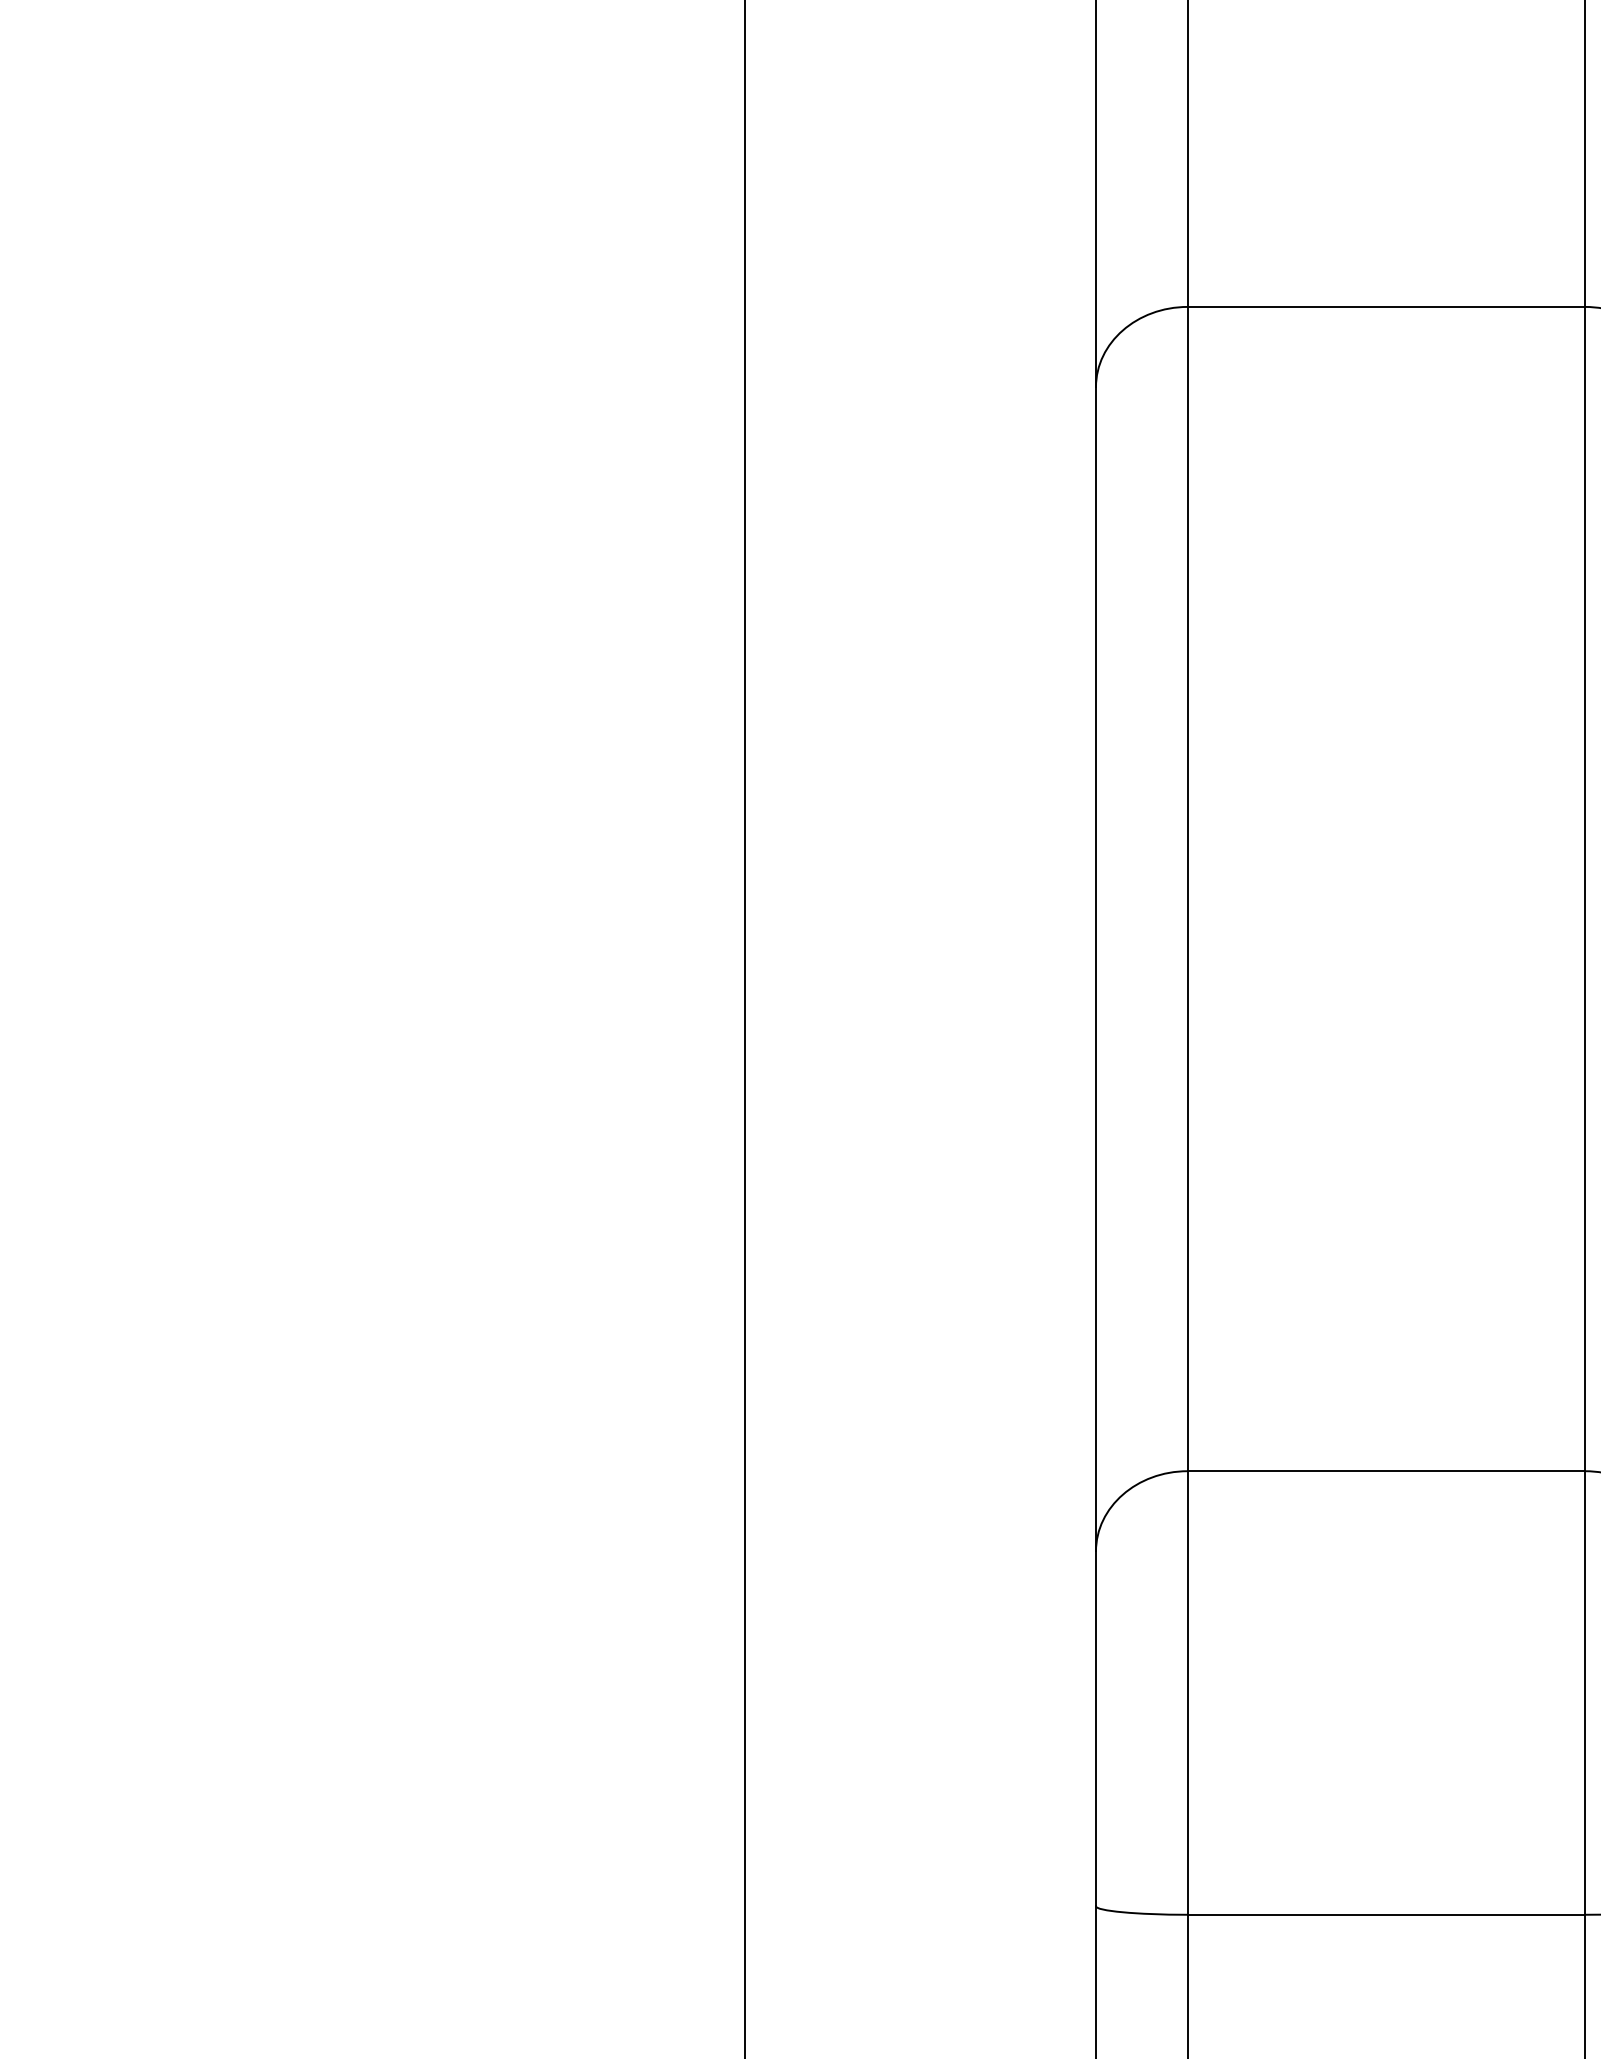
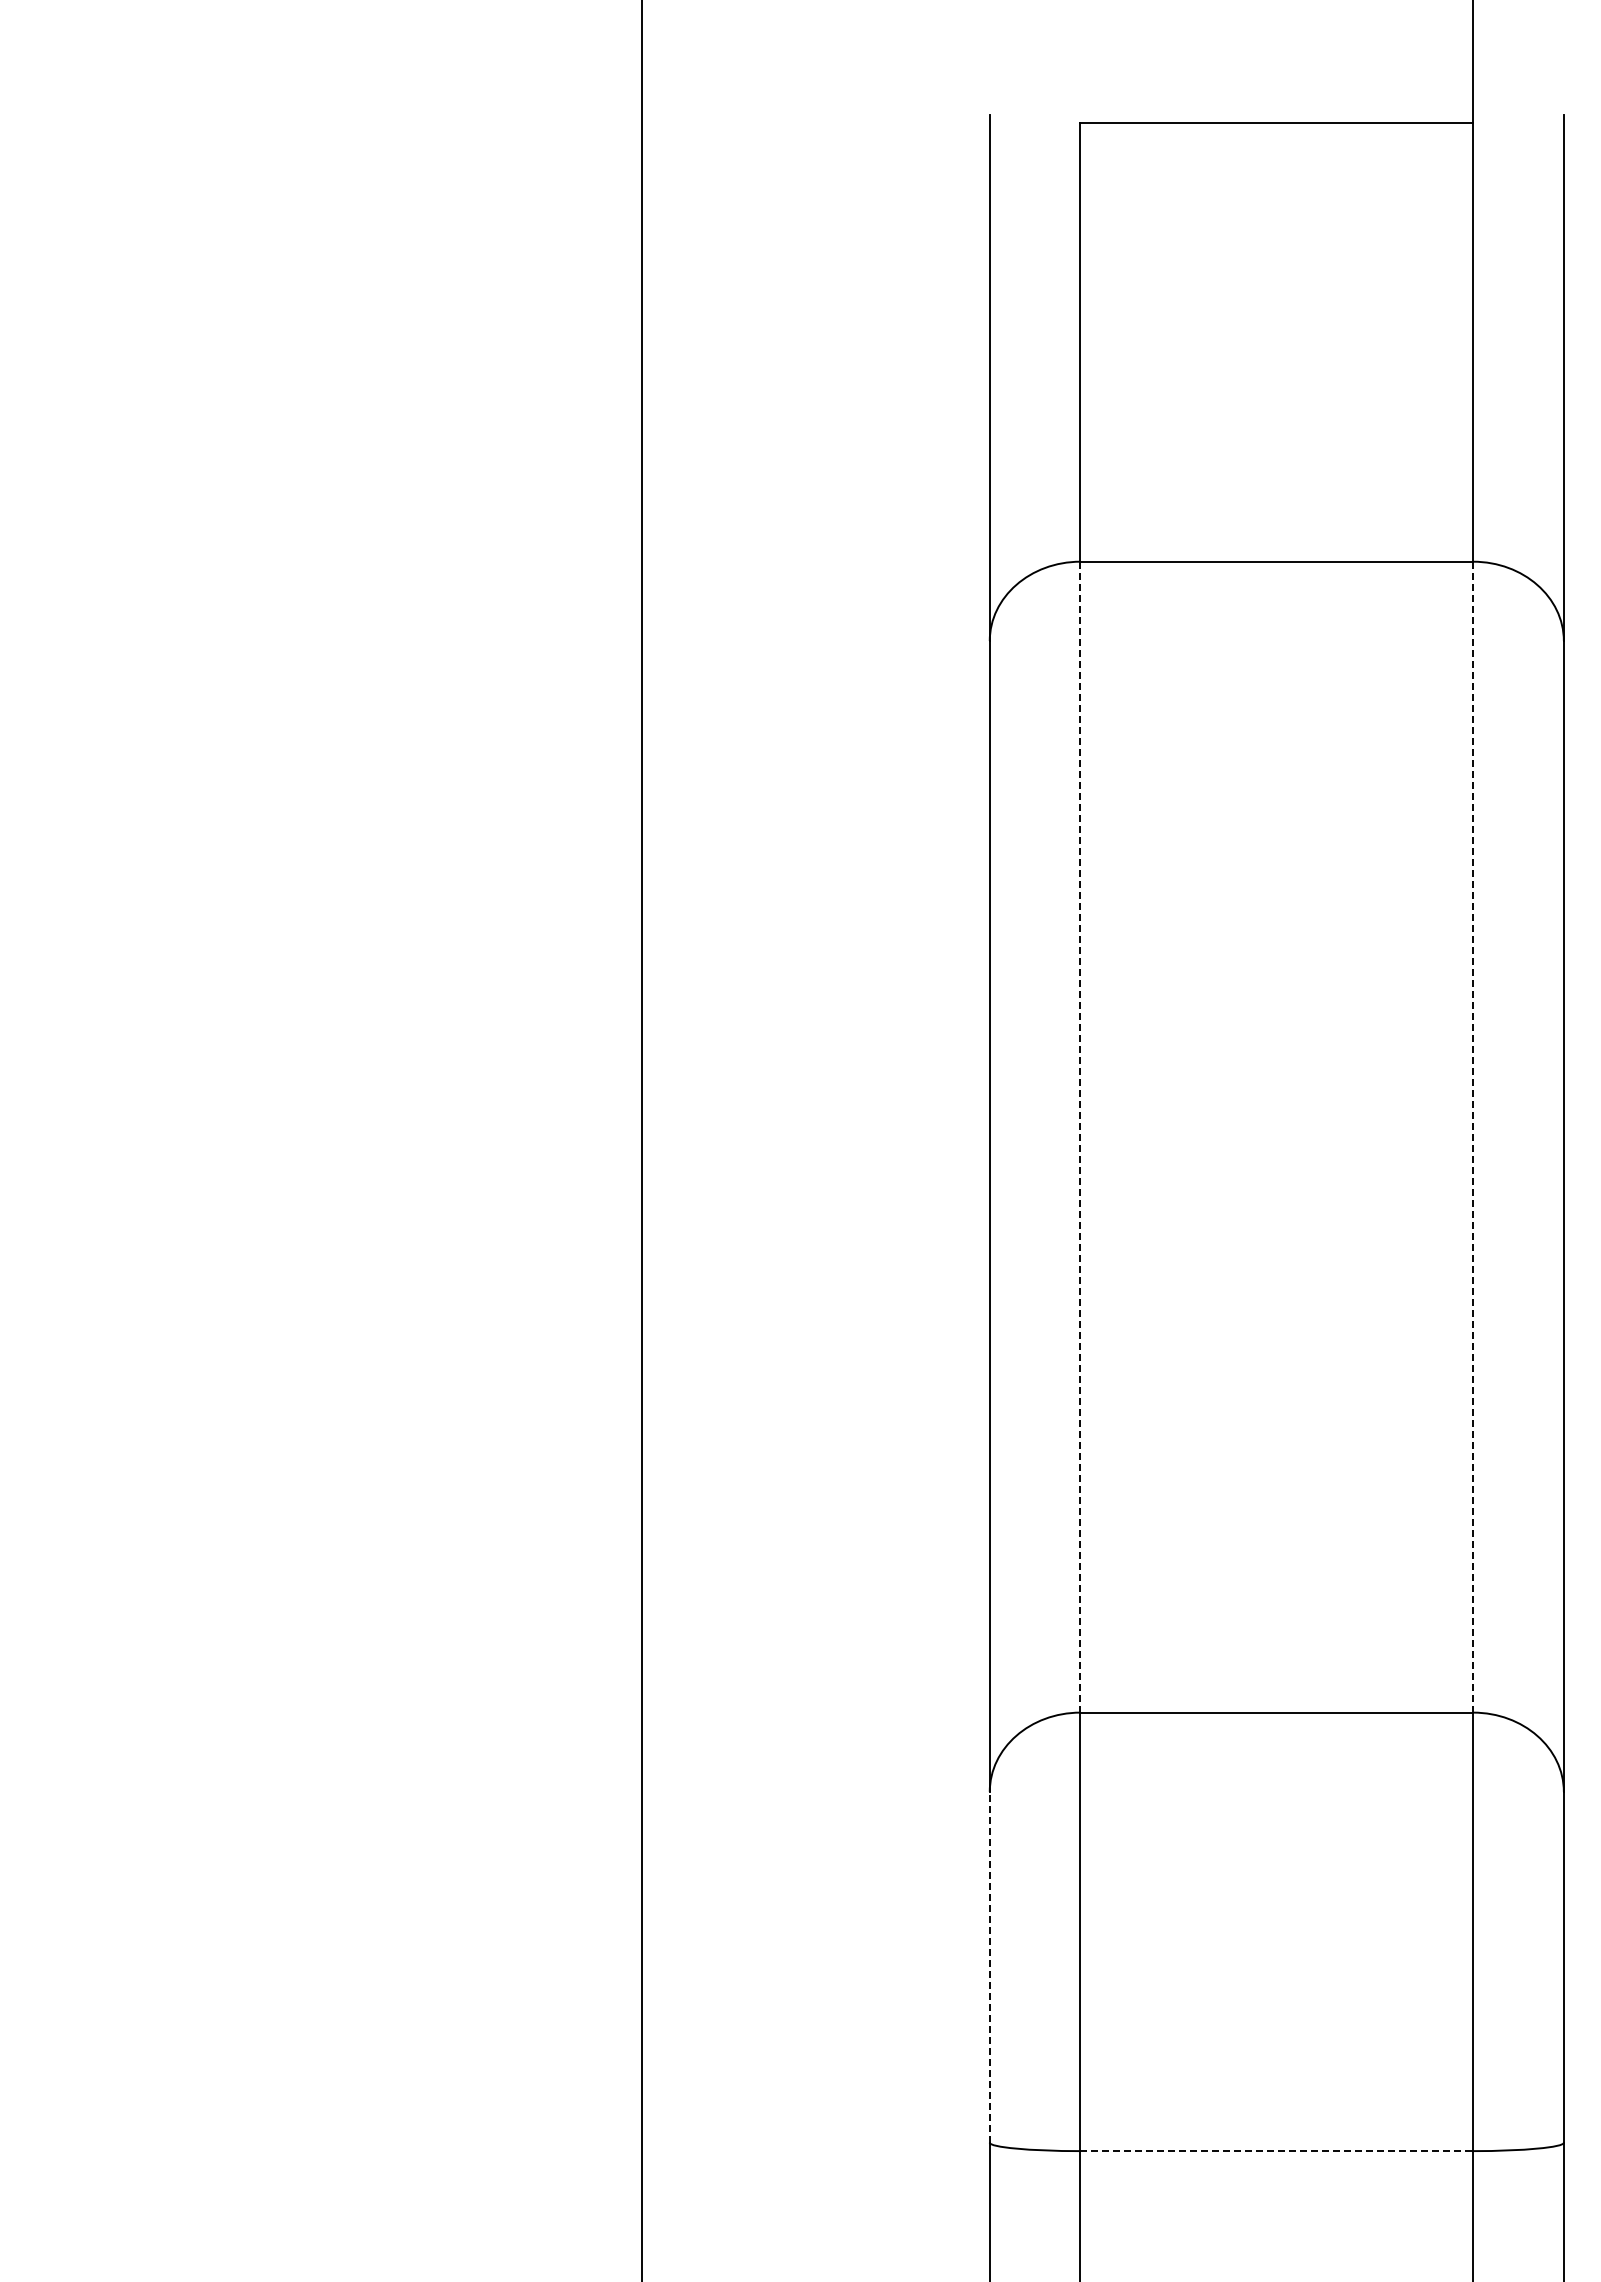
line: (1187, 888) -> (1080, 1136), solid -> dashed
line: (1585, 889) -> (1473, 1137), solid -> dashed
line: (1095, 1728) -> (989, 1966), solid -> dashed
line: (1387, 1915) -> (1277, 2151), solid -> dashed

